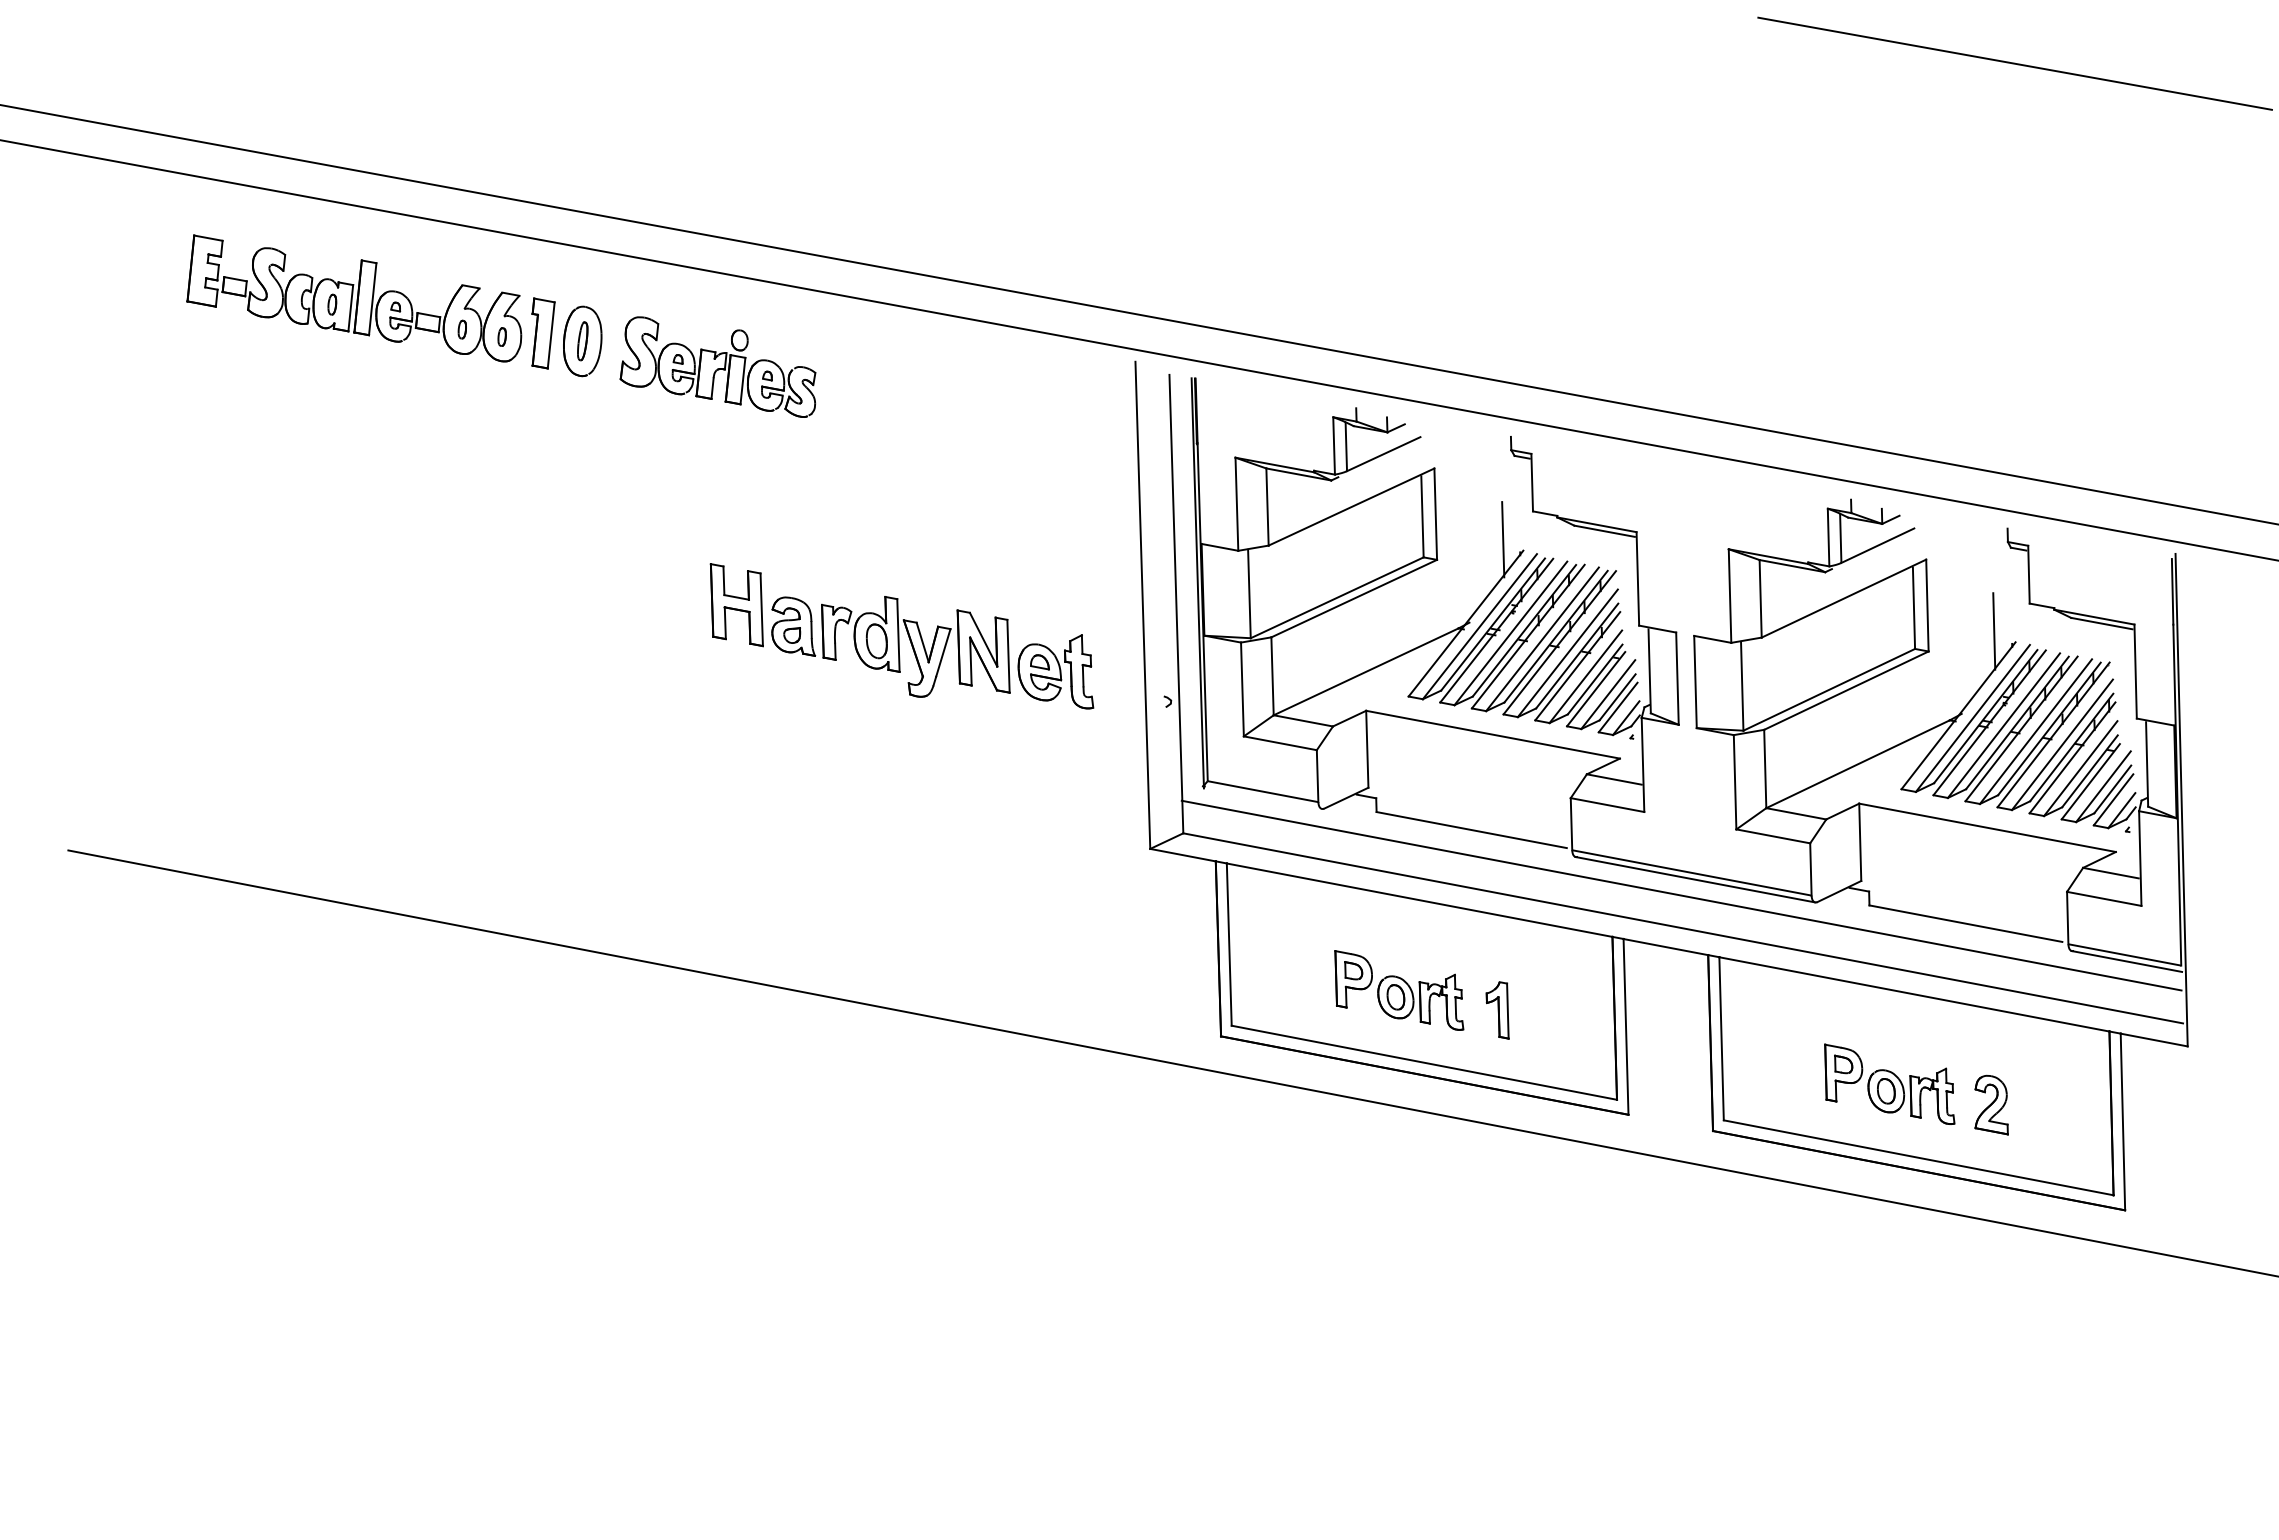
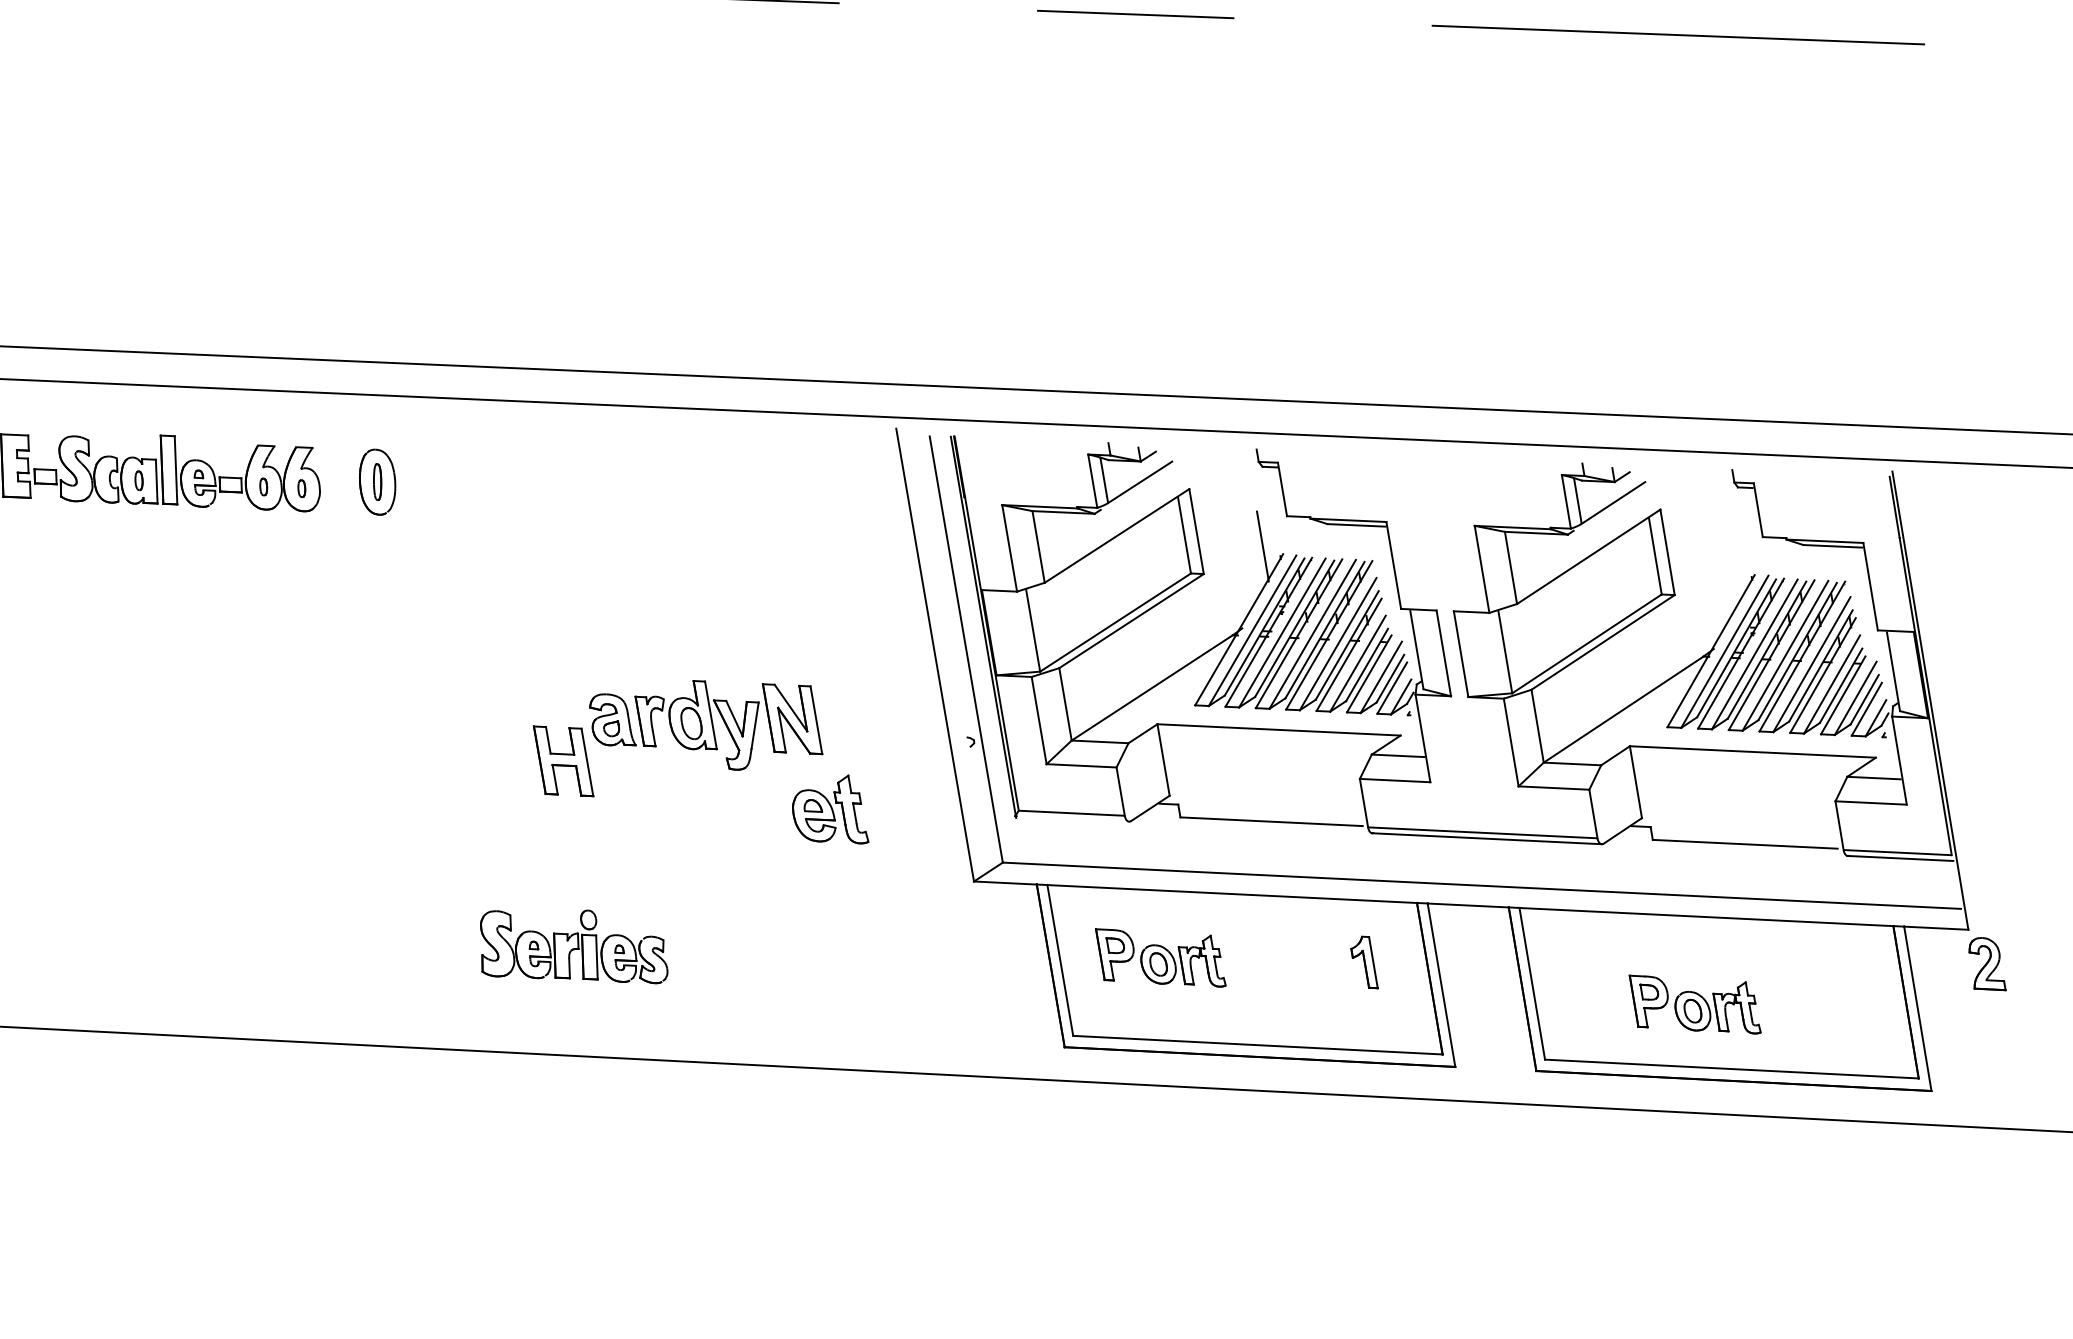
part: (543, 333) -> (339, 479), removed
part: (717, 366) -> (571, 947), moved
part: (736, 605) -> (563, 761), moved
line: (1994, 631) -> (1733, 567), removed
part: (1055, 671) -> (828, 813), moved
line: (1681, 895) -> (1476, 855), removed
part: (1399, 990) -> (1161, 957), moved
part: (1497, 1010) -> (1363, 963), moved
part: (1991, 1104) -> (1986, 964), moved

